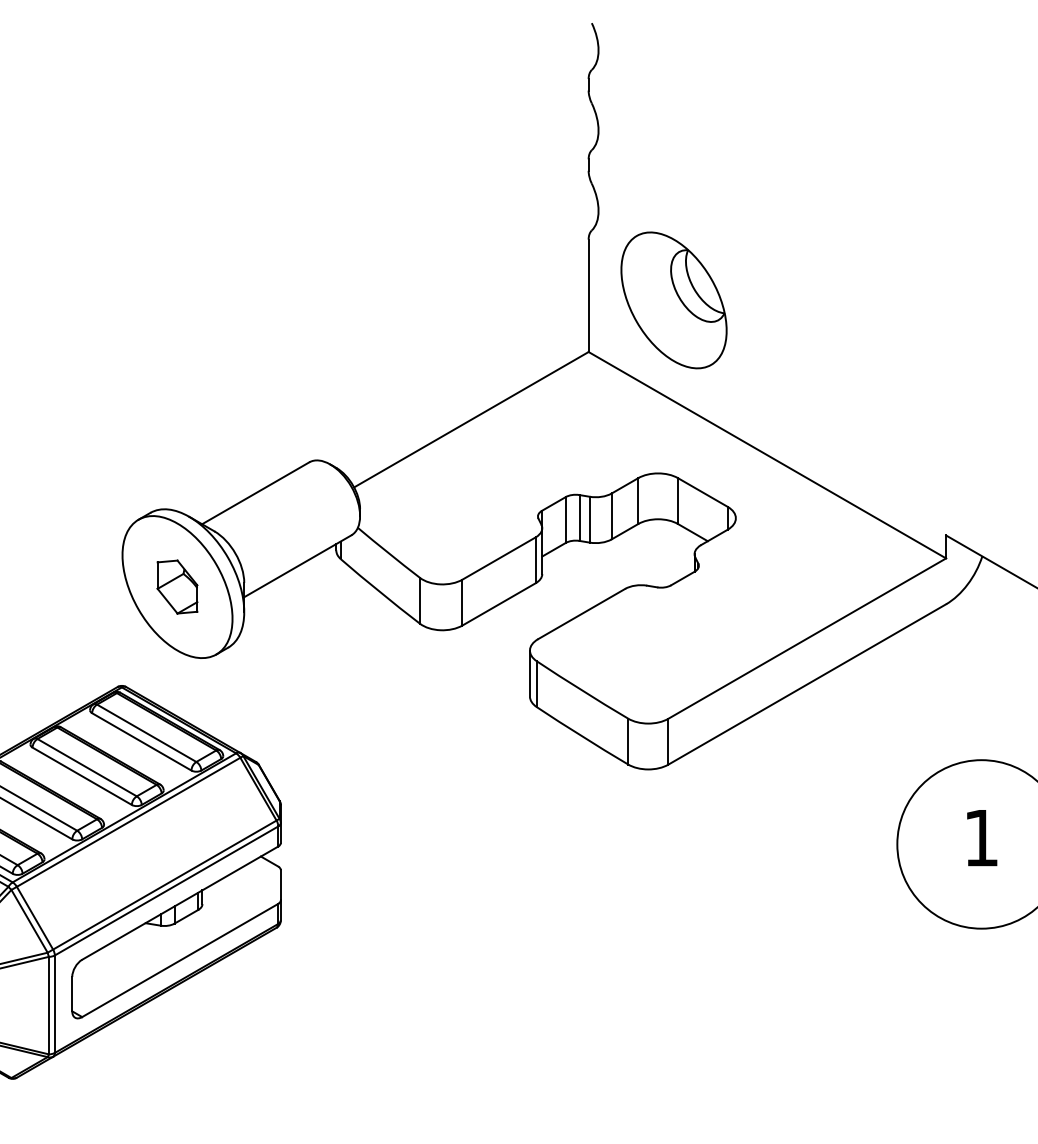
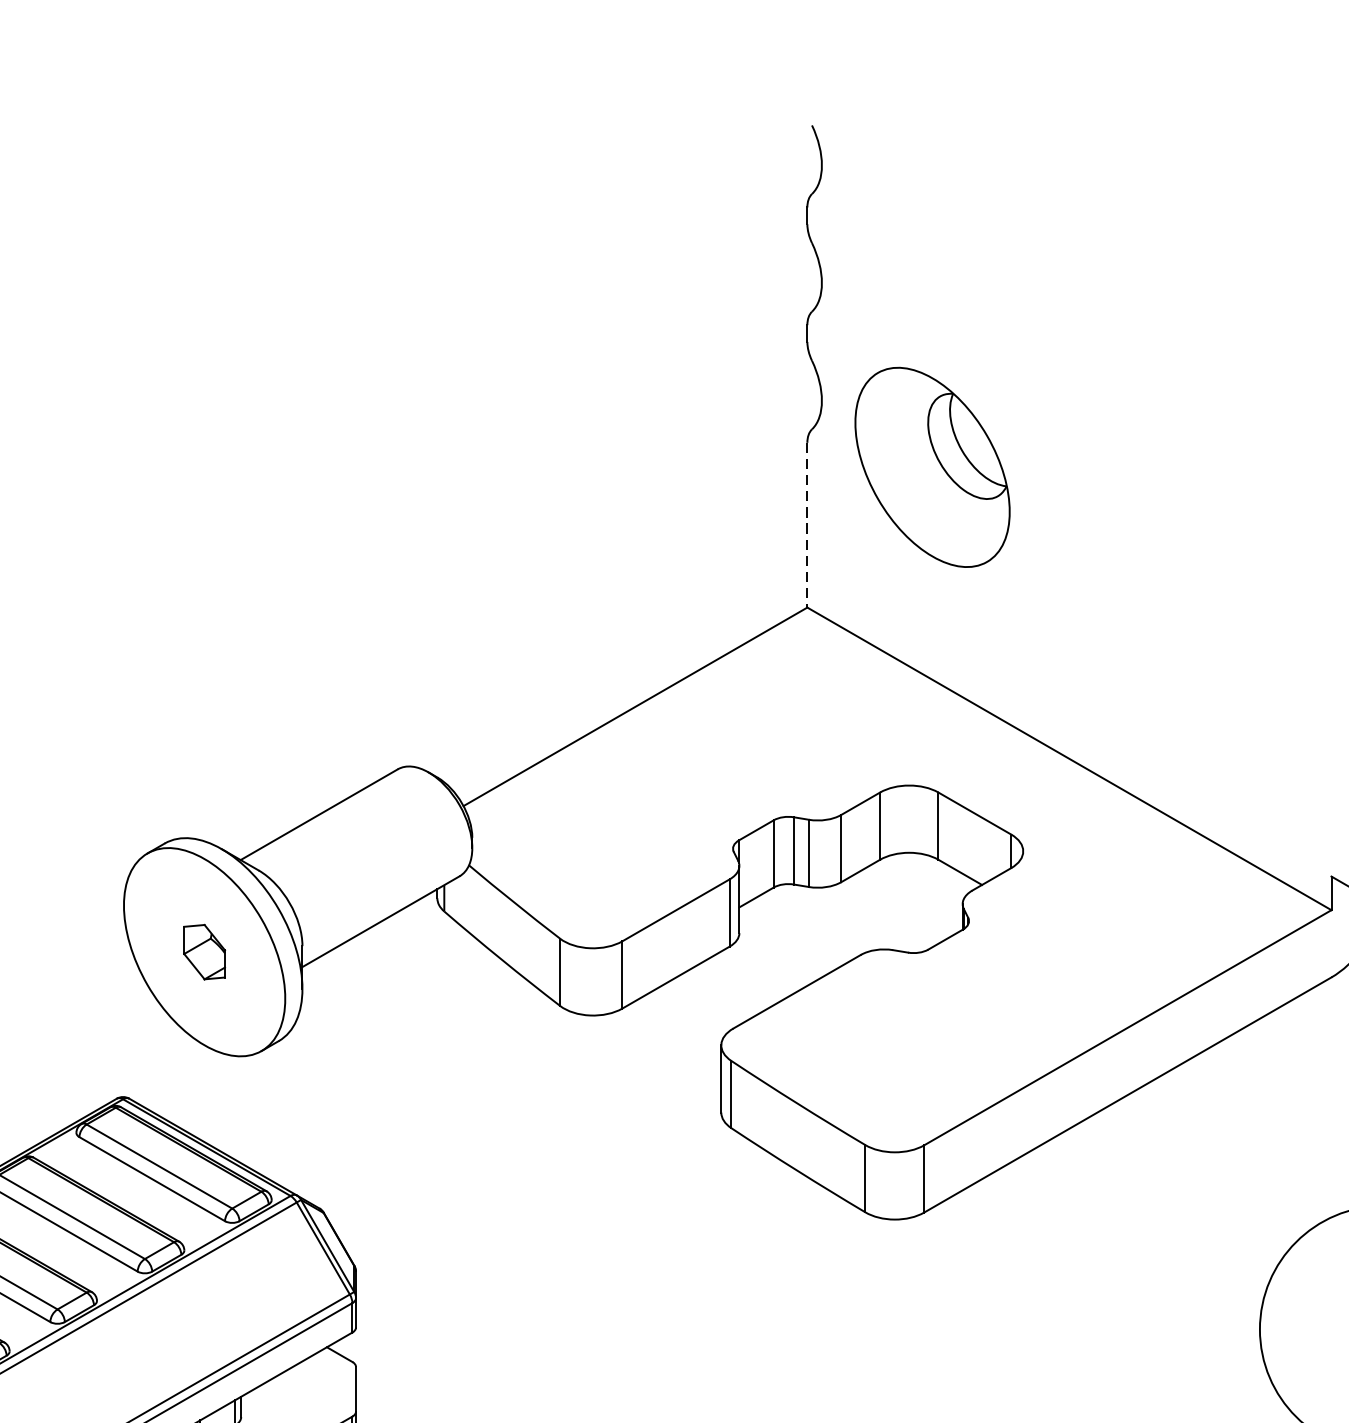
line: (588, 296) -> (807, 526), solid -> dashed
part: (673, 300) -> (931, 467), moved
part: (177, 586) -> (204, 951), size x0.7

